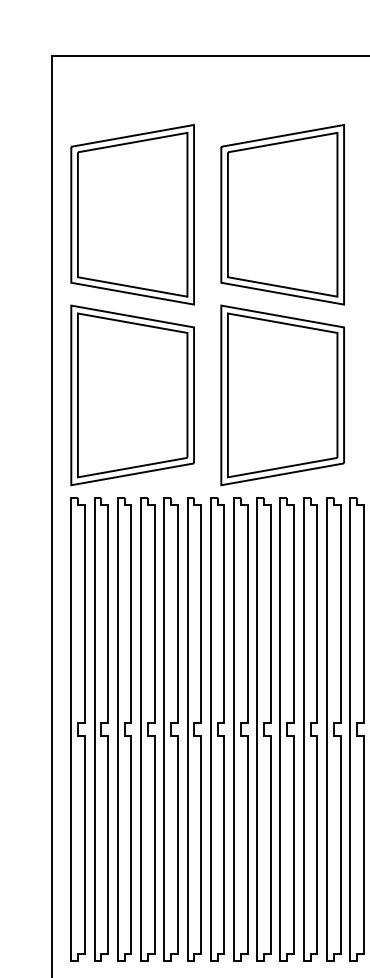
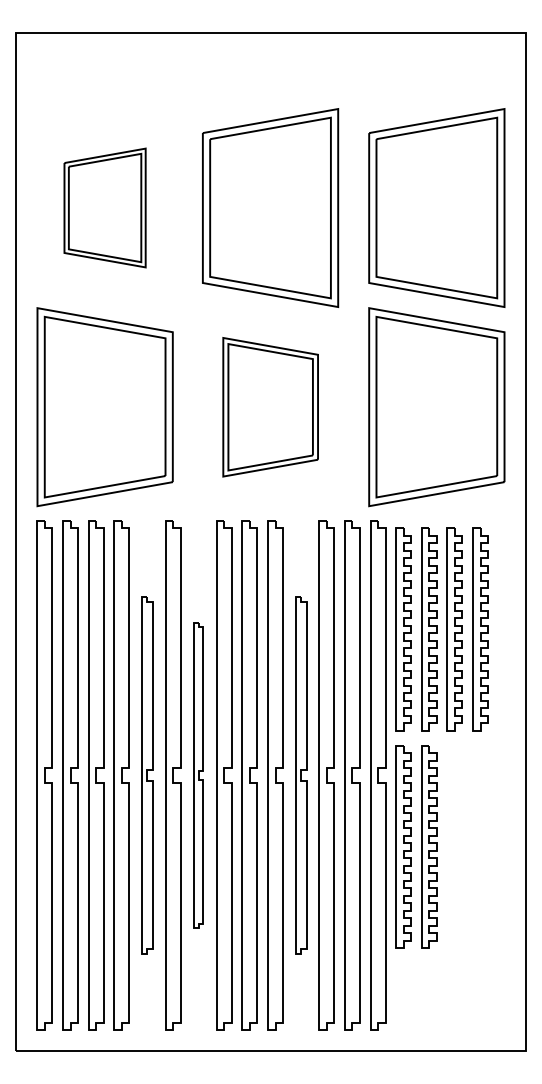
part: (132, 214) -> (104, 207), size x0.6
part: (282, 395) -> (270, 407), size x0.7
part: (171, 729) -> (147, 775), size x0.7
part: (217, 729) -> (198, 775), size x0.6
part: (310, 729) -> (301, 775), size x0.7

